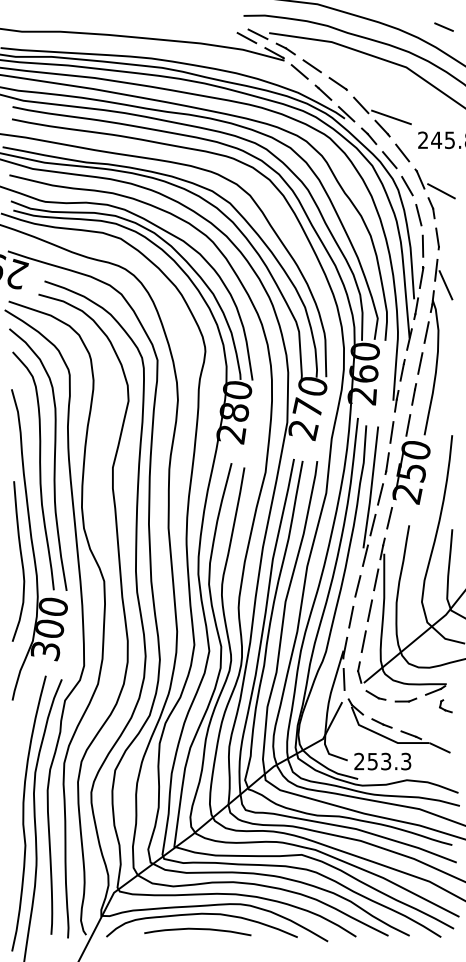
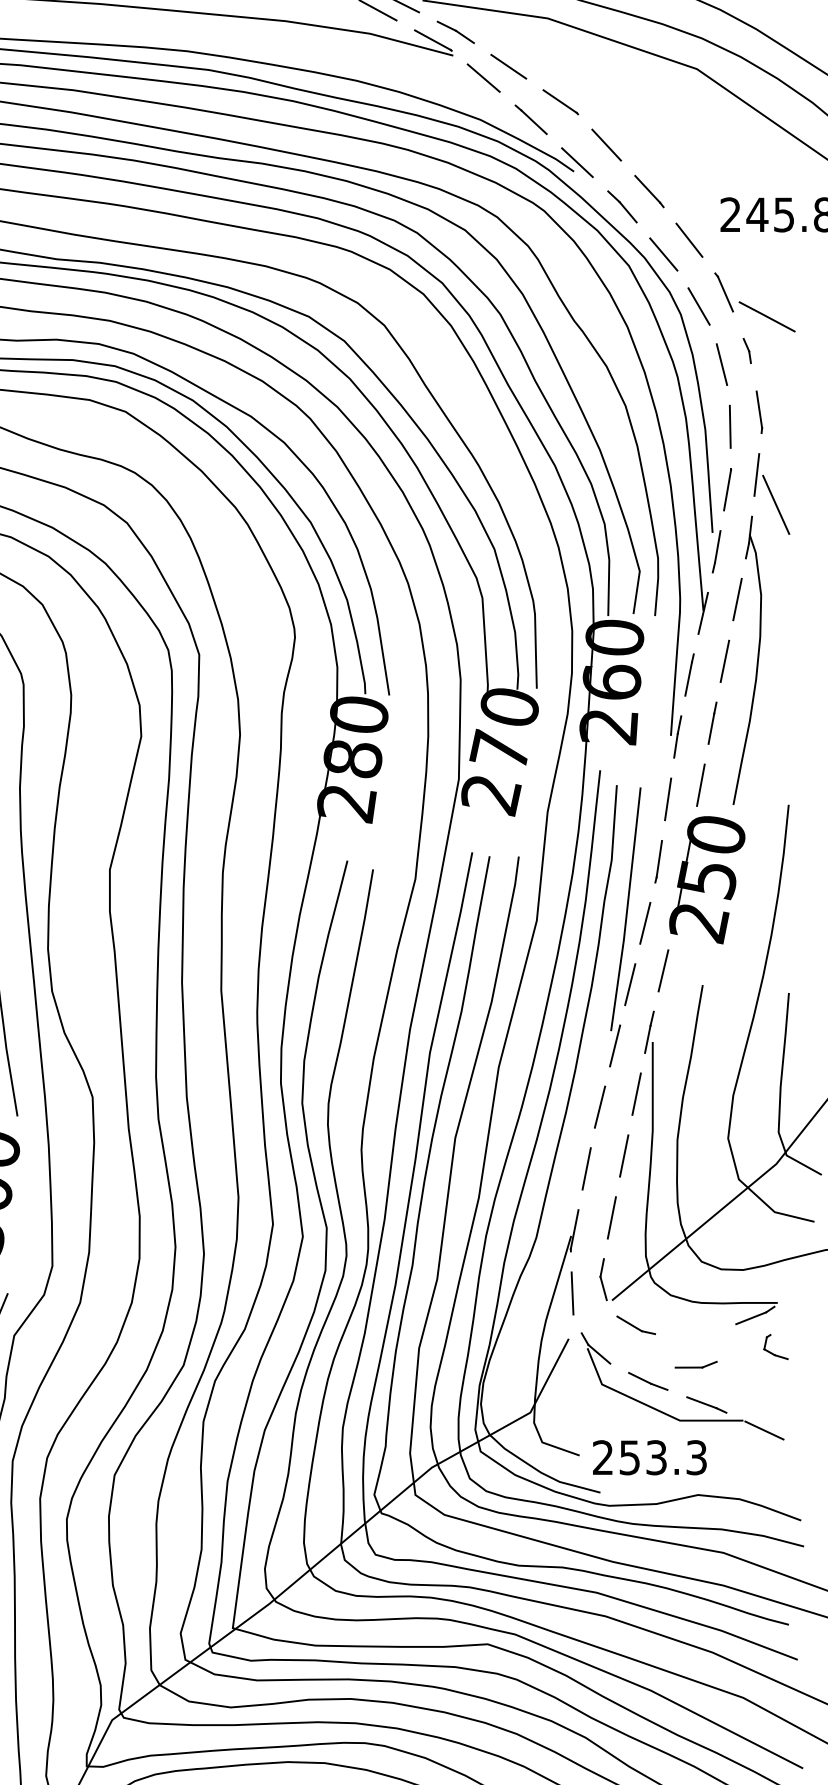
line: (391, 117) -> (667, 169), removed
part: (431, 208) -> (747, 351), size x0.6
part: (405, 699) -> (695, 1363), moved

